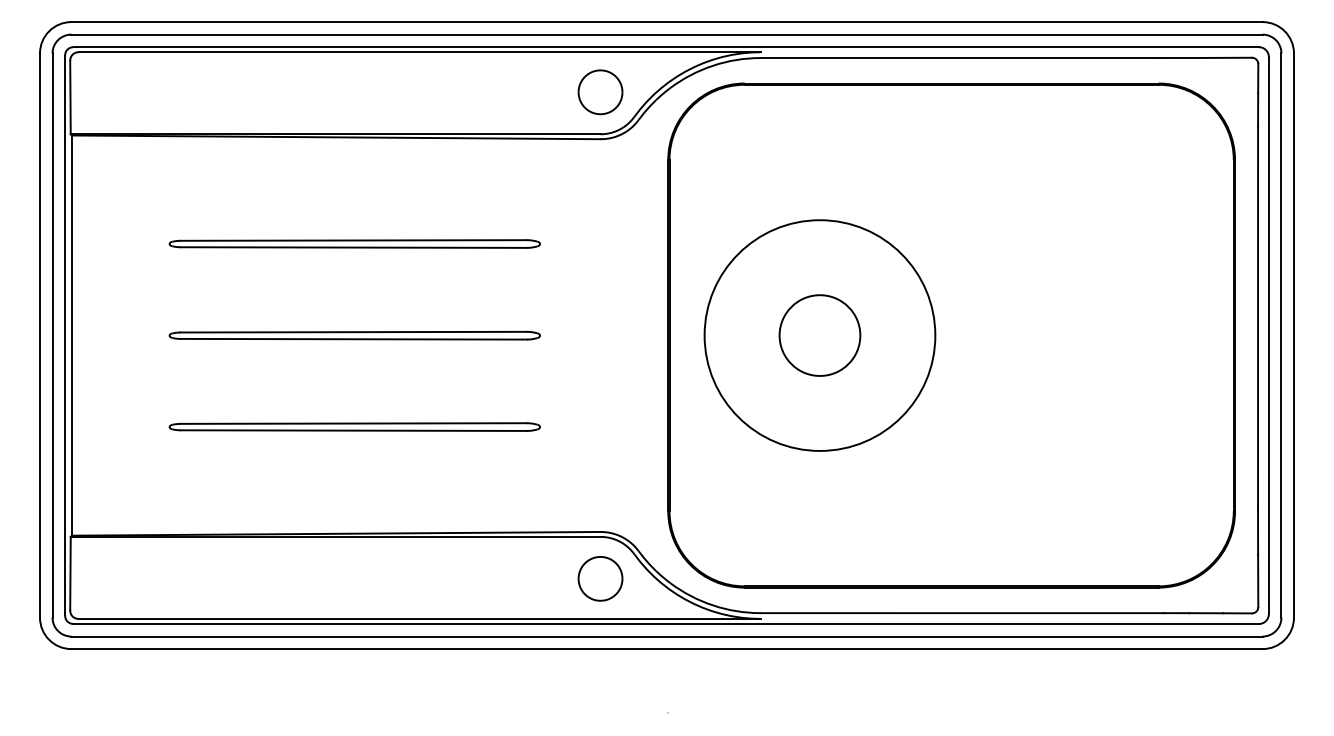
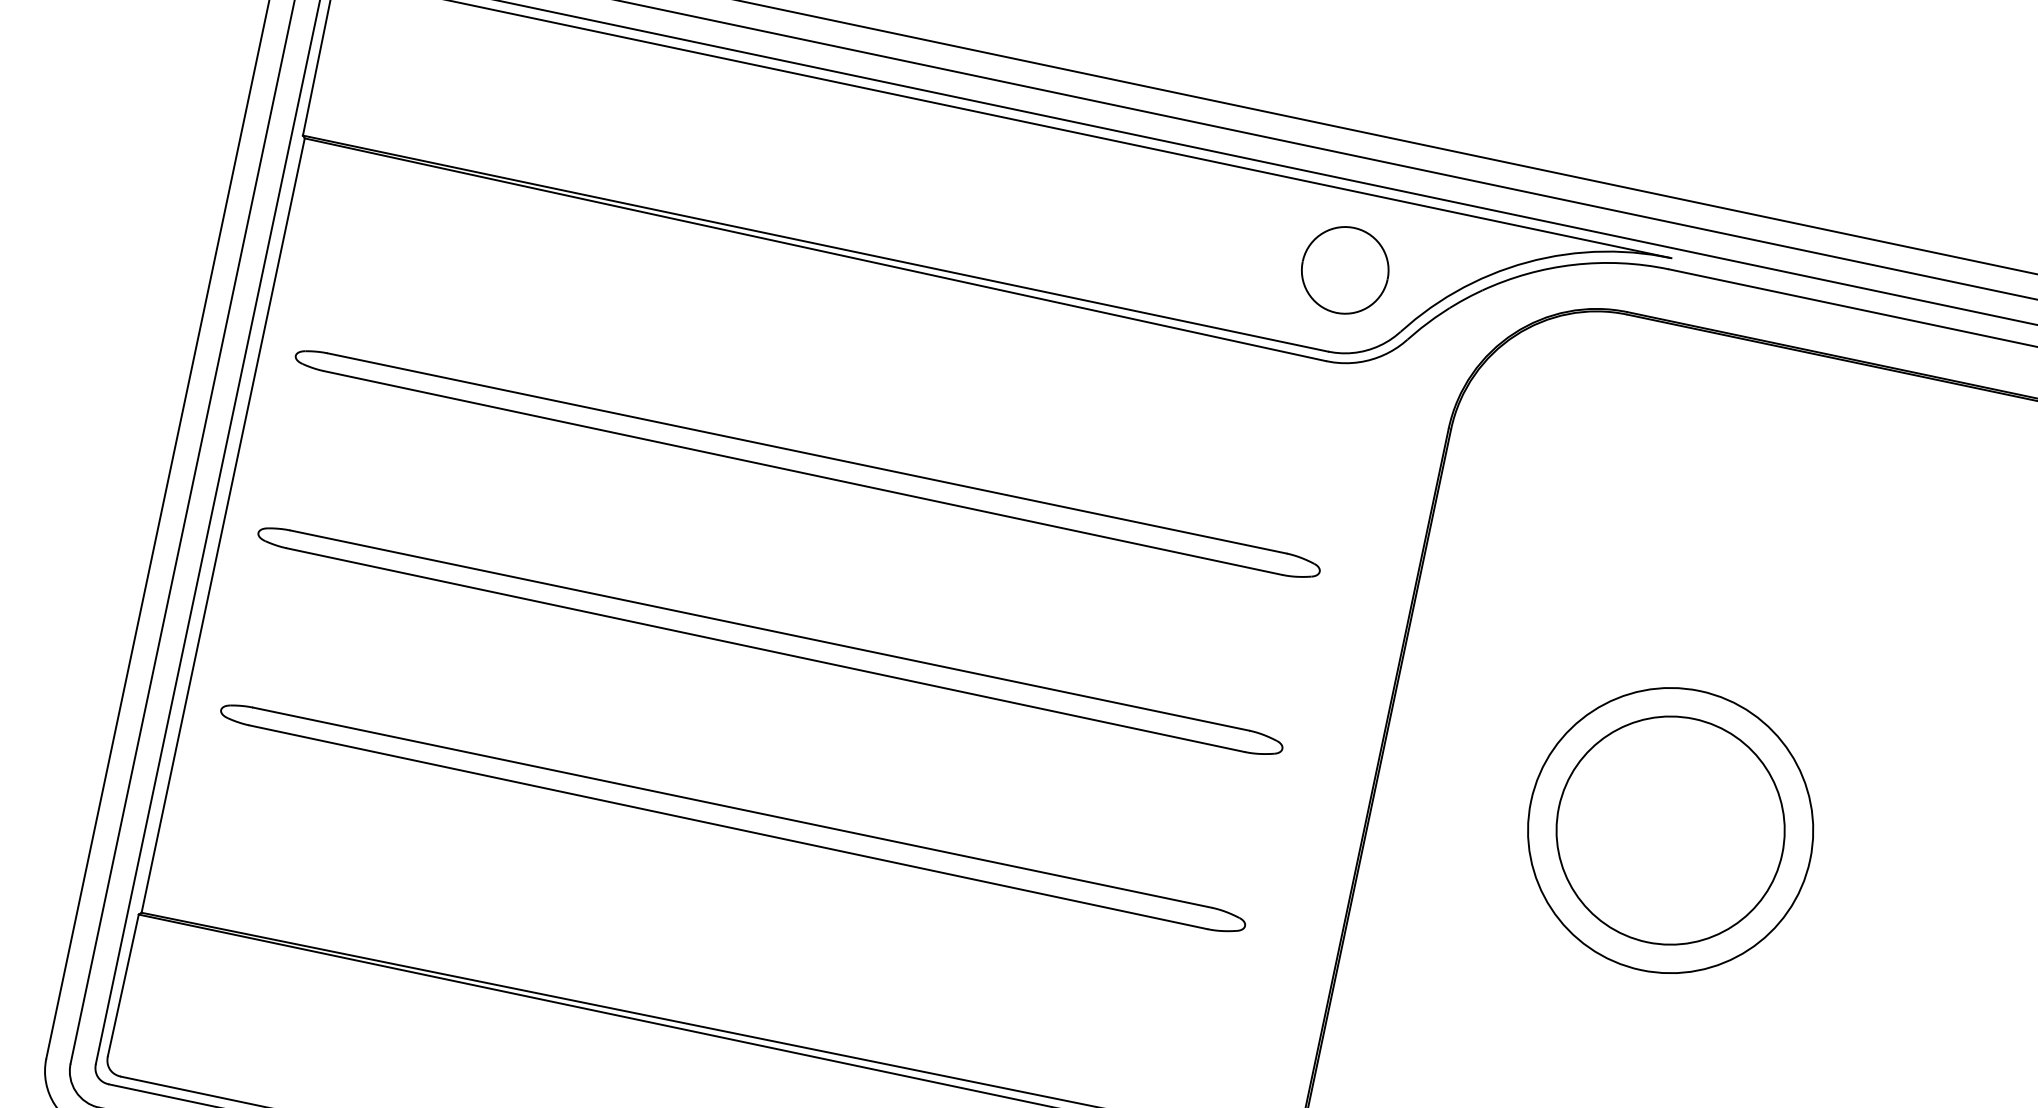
part: (354, 243) -> (807, 462), size x1.43
part: (354, 335) -> (769, 640), size x1.43
circle: (819, 335) -> (1669, 830), size x0.62
circle: (819, 335) -> (1669, 830), size x1.43
part: (354, 426) -> (732, 816), size x1.43

